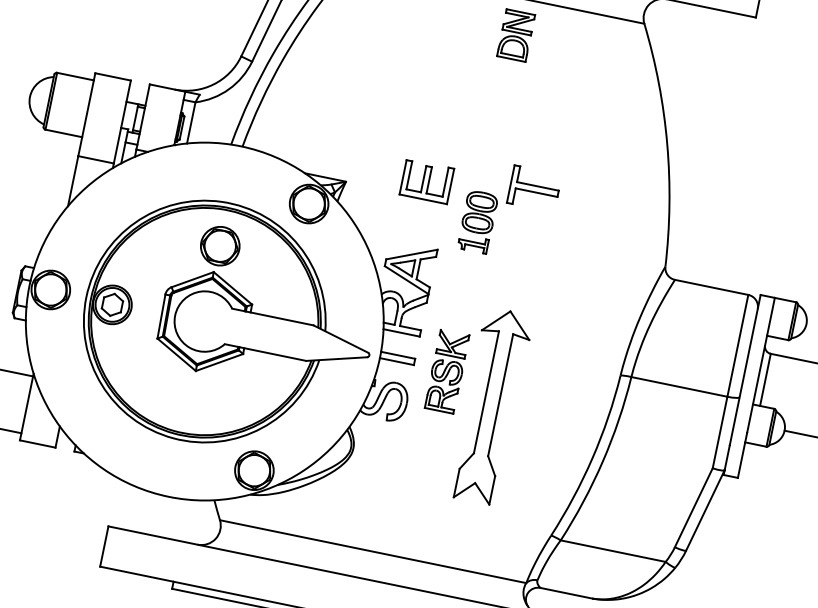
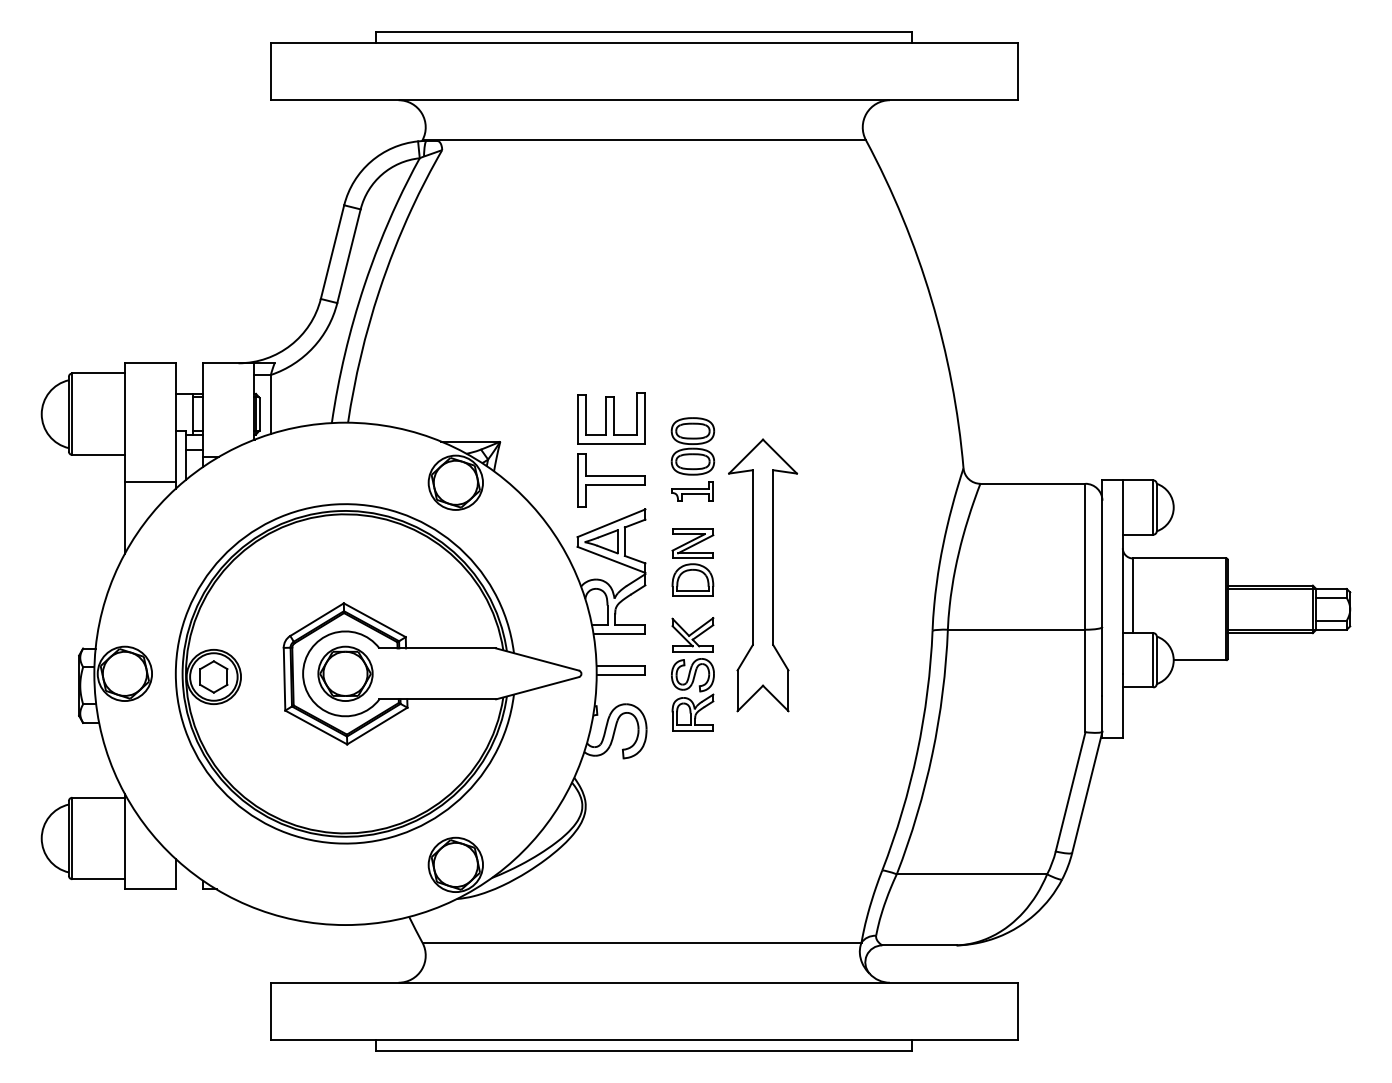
part: (515, 35) -> (692, 562), moved
part: (534, 189) -> (611, 480), moved
part: (220, 245) -> (345, 673), moved
part: (491, 406) -> (763, 575), moved

